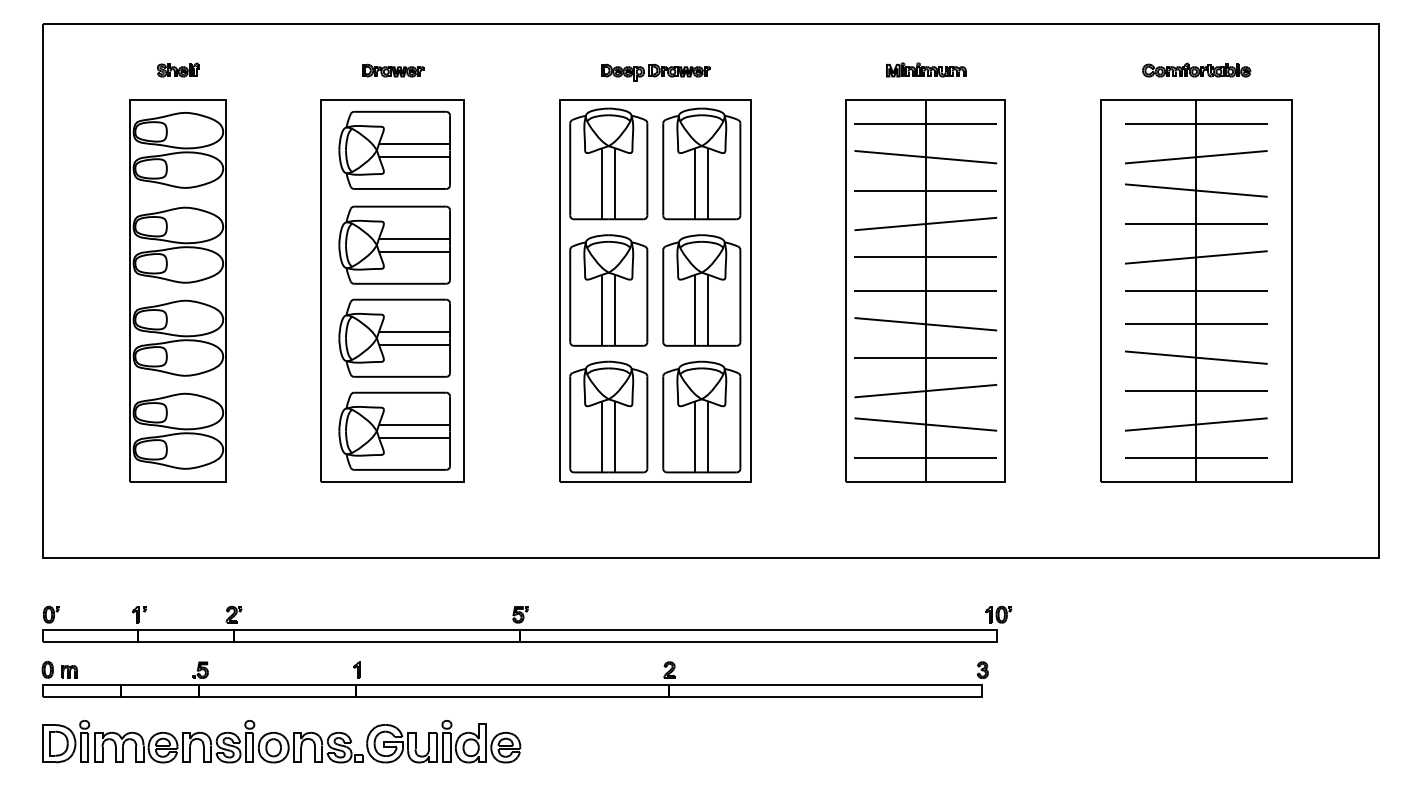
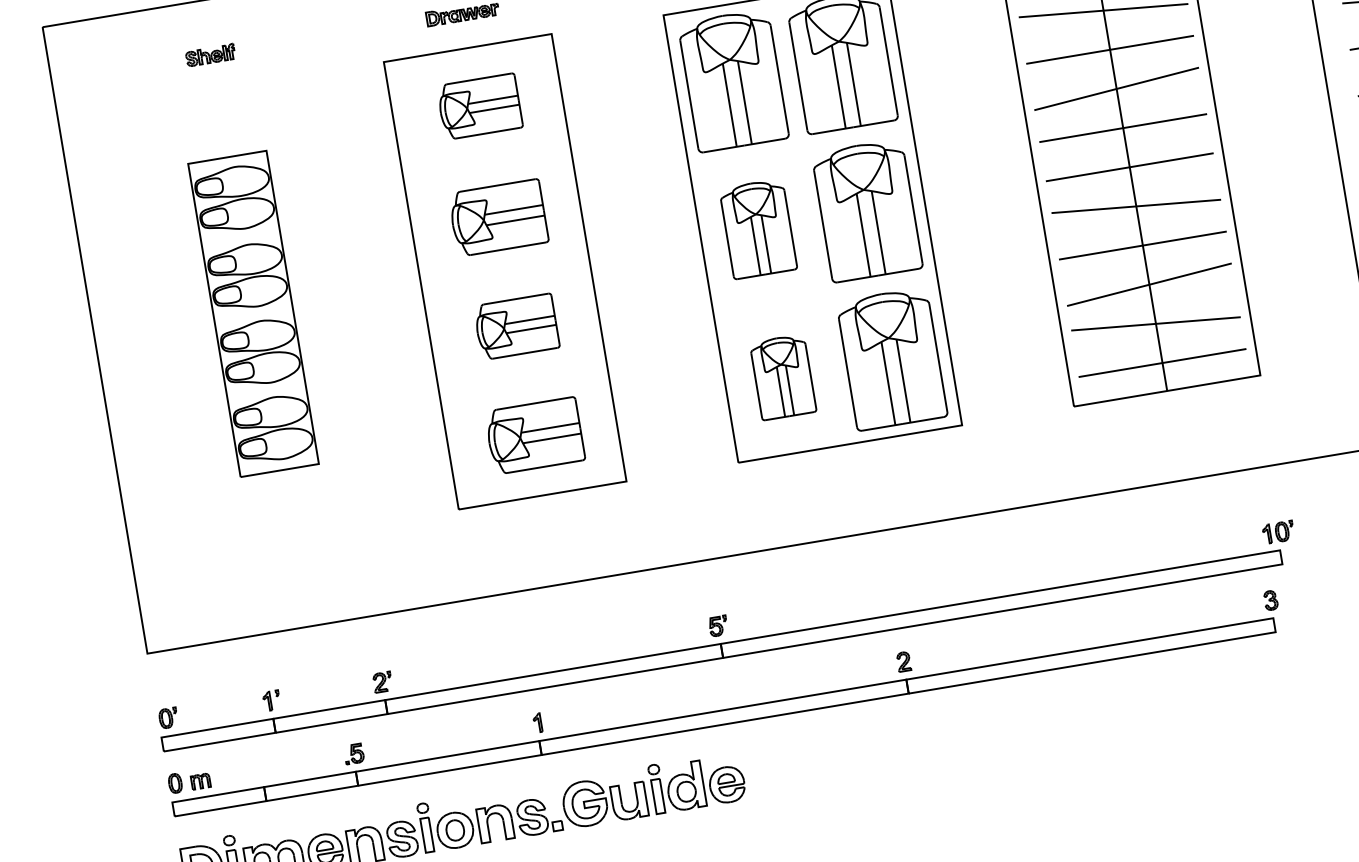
part: (394, 149) -> (479, 105), size x0.6
part: (394, 244) -> (498, 217), size x0.7
part: (177, 290) -> (252, 313), size x0.7
part: (608, 290) -> (757, 229), size x0.7
part: (394, 337) -> (516, 326), size x0.6
part: (608, 416) -> (782, 376), size x0.6
part: (394, 430) -> (534, 435), size x0.7

